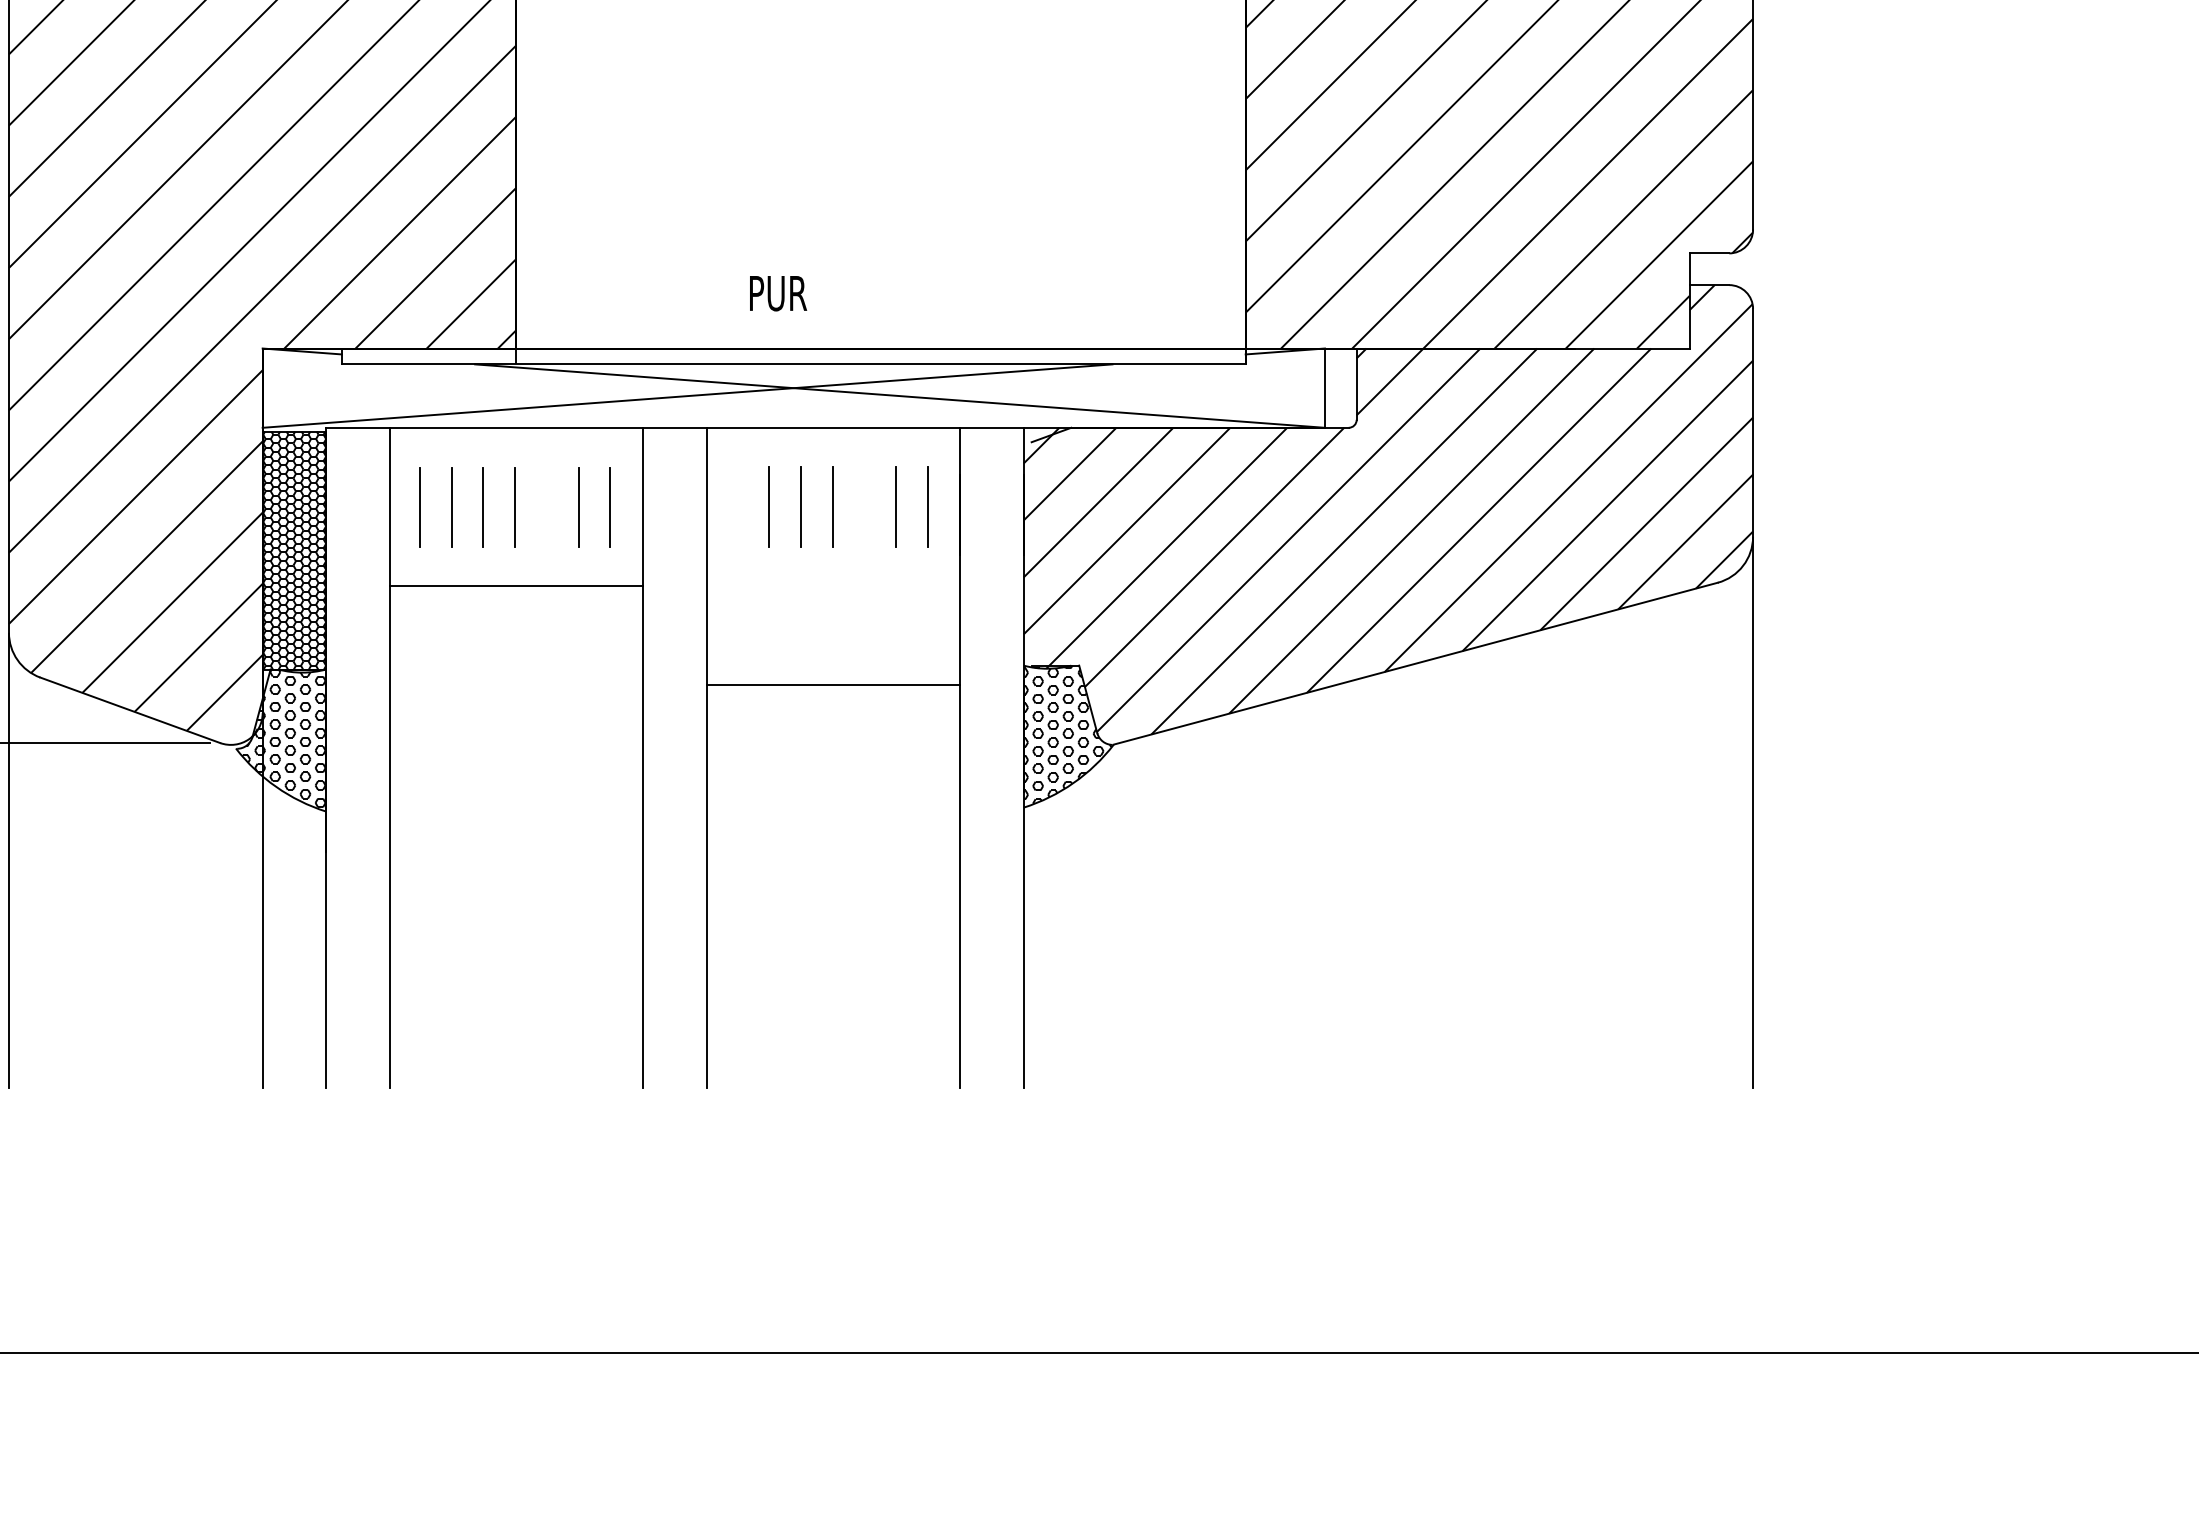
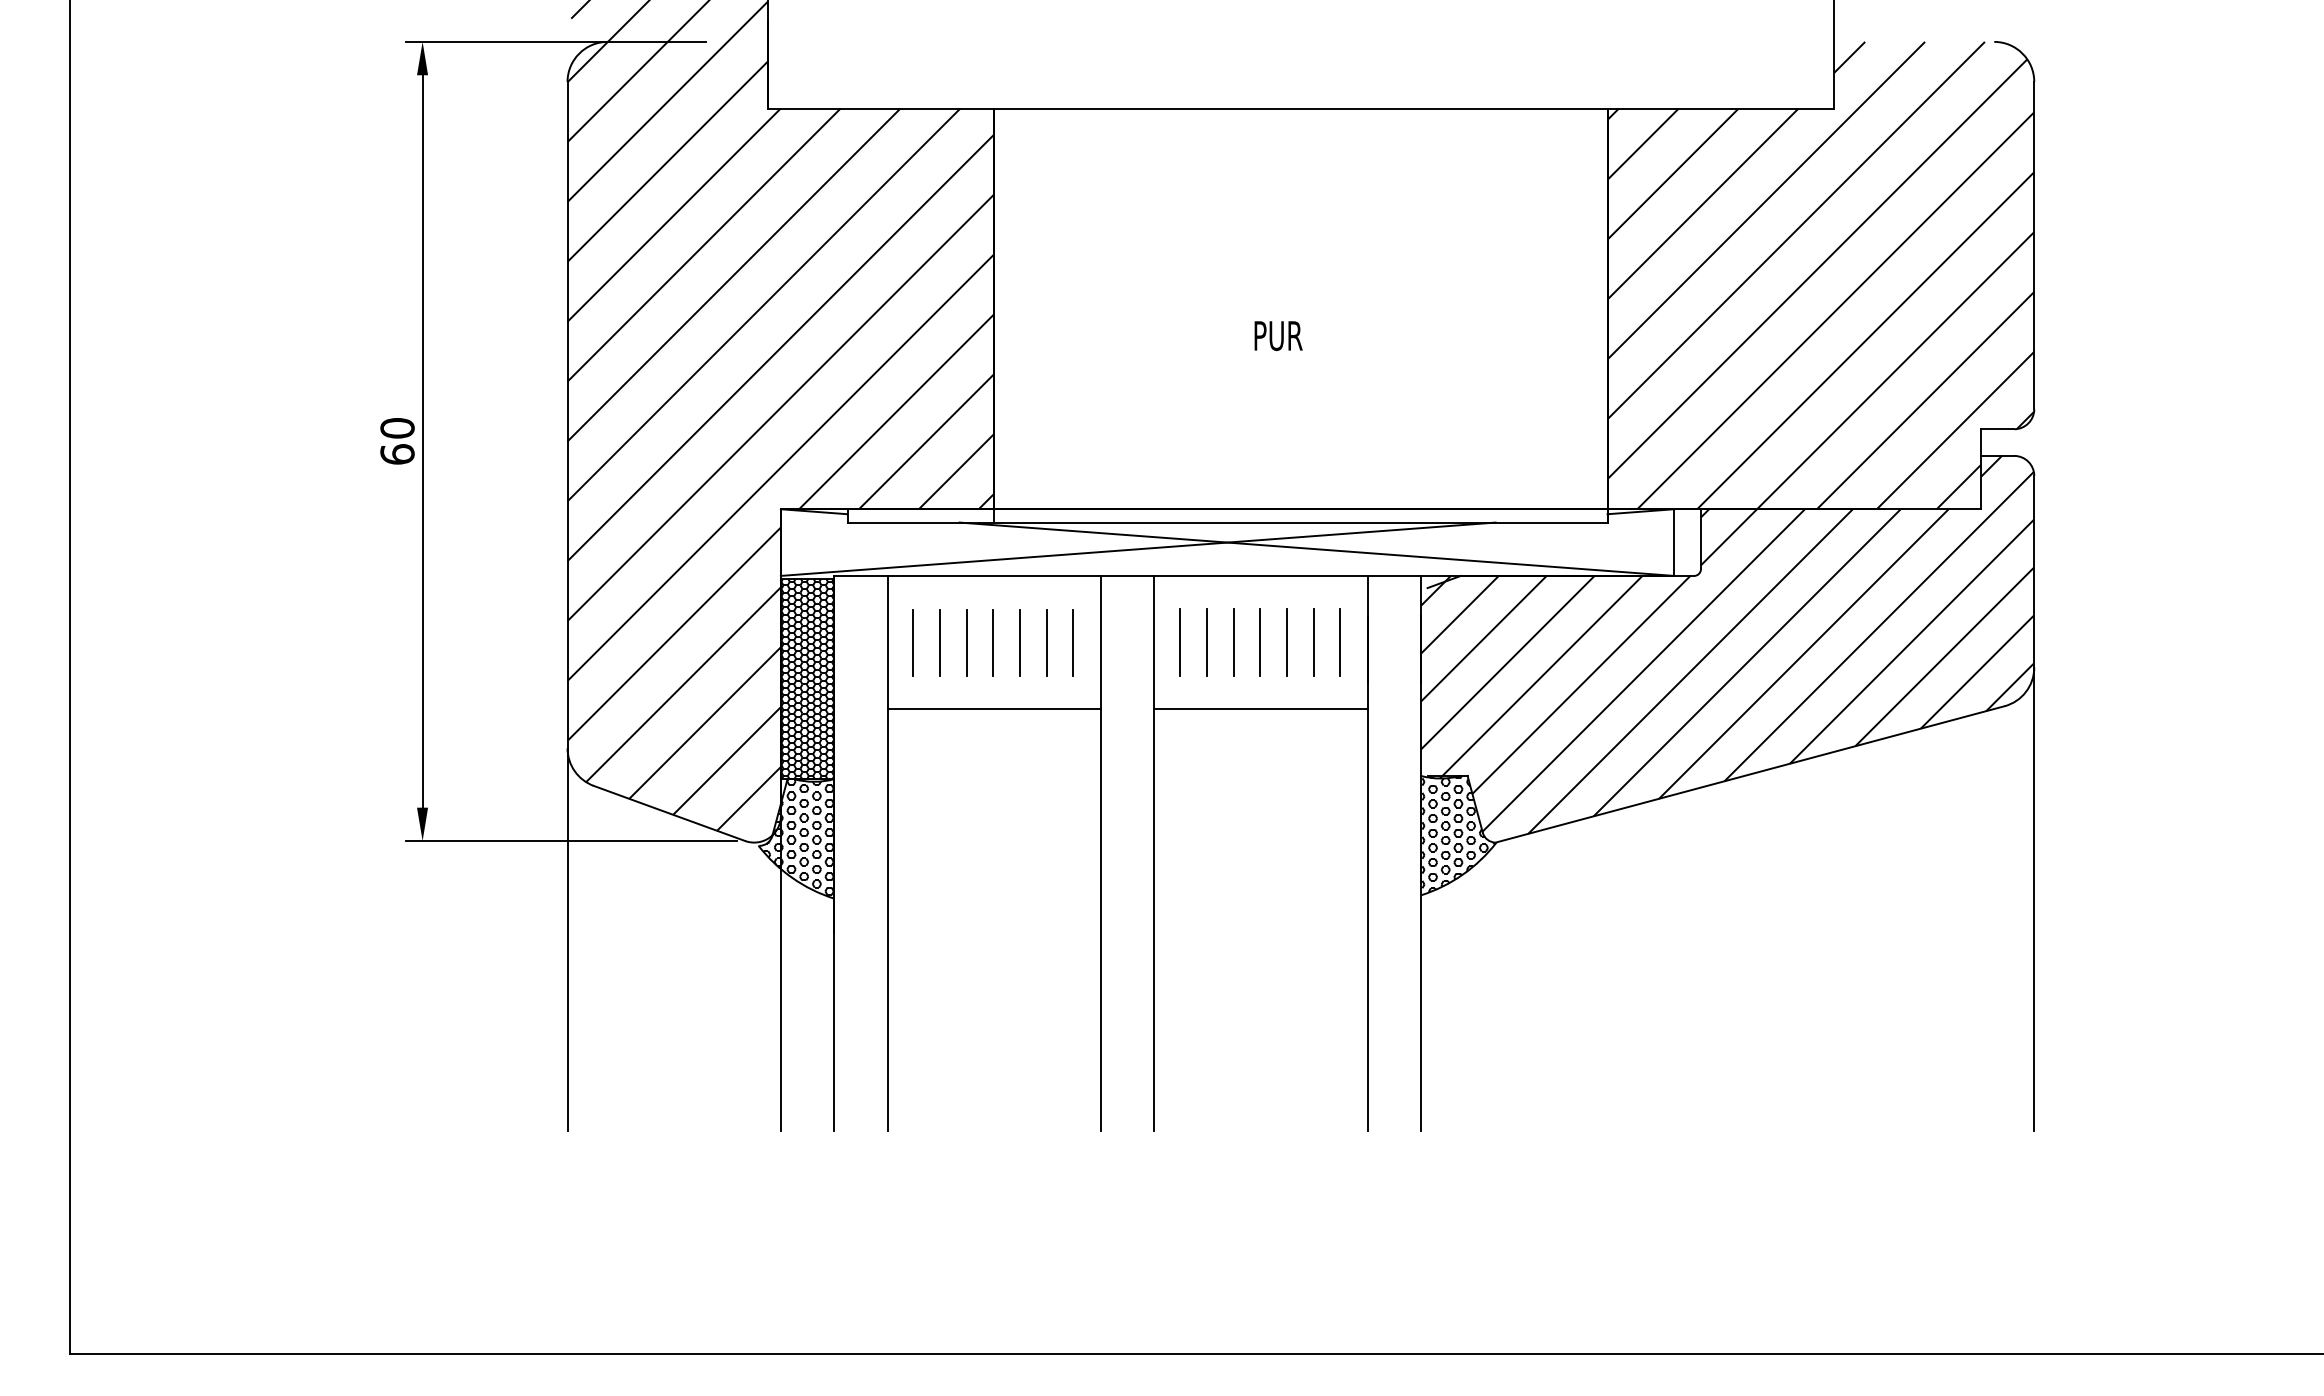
text: (778, 294) -> (1278, 336), moved
line: (546, 506) -> (1019, 642), added
line: (737, 506) -> (1180, 642), added
line: (865, 506) -> (1287, 642), added
line: (832, 685) -> (1260, 709), moved

